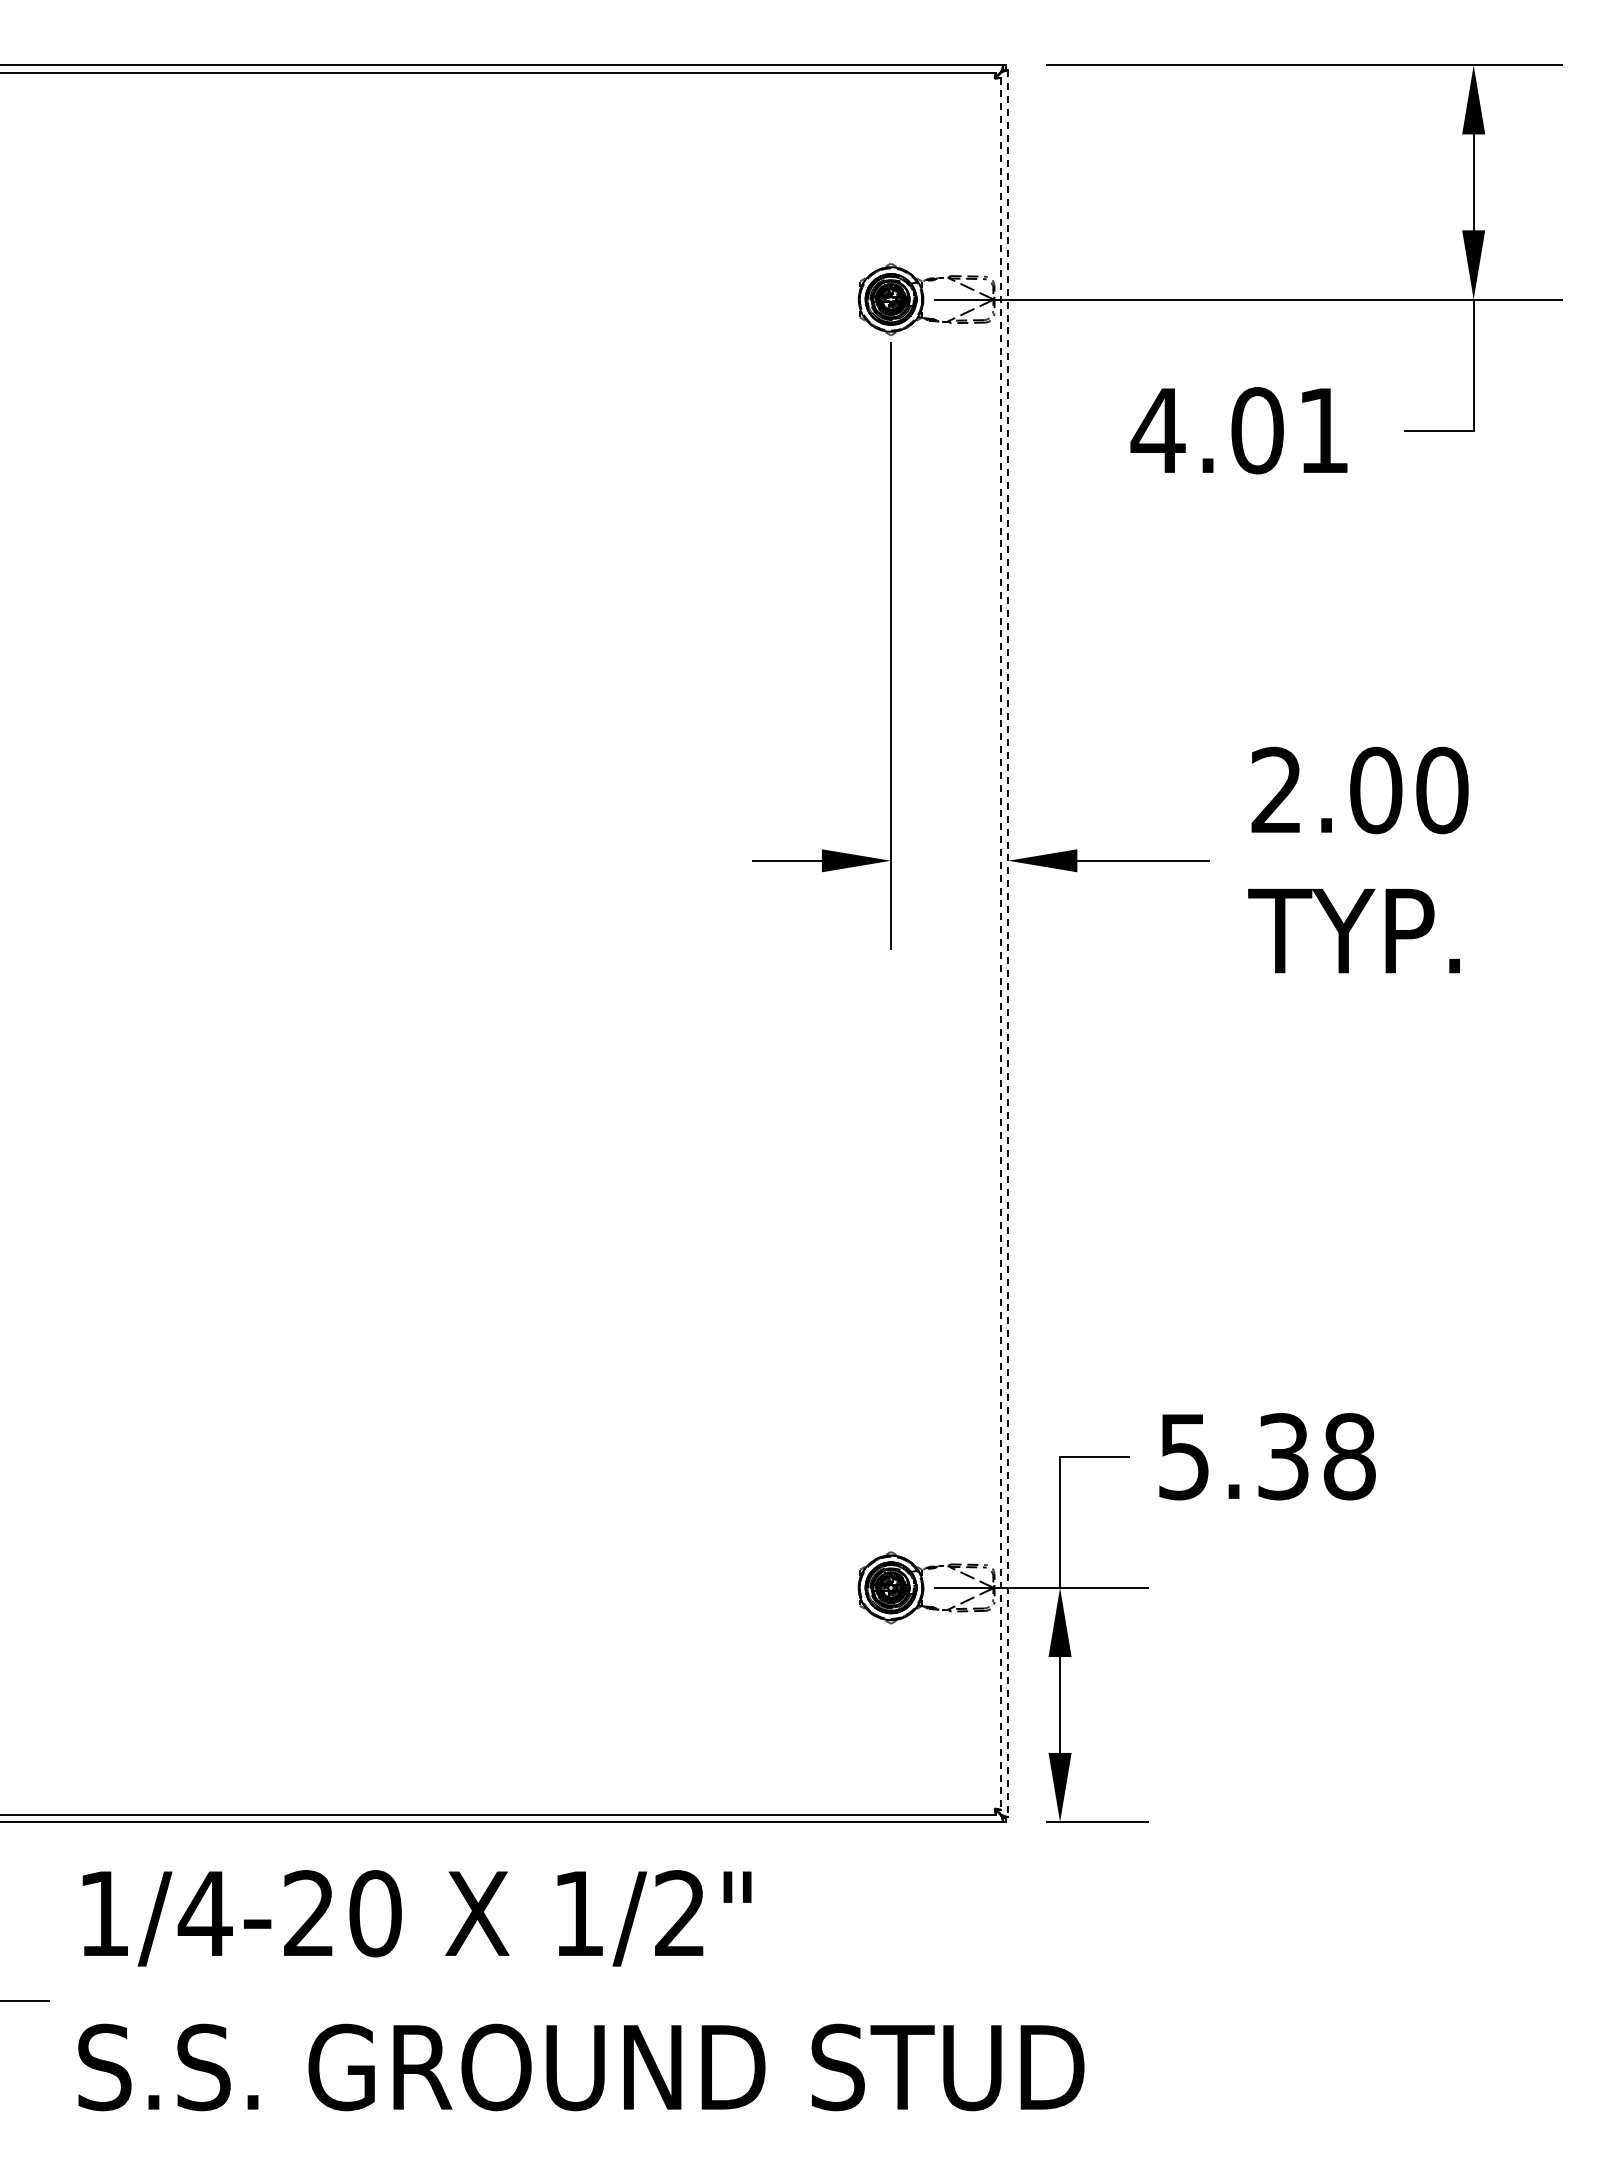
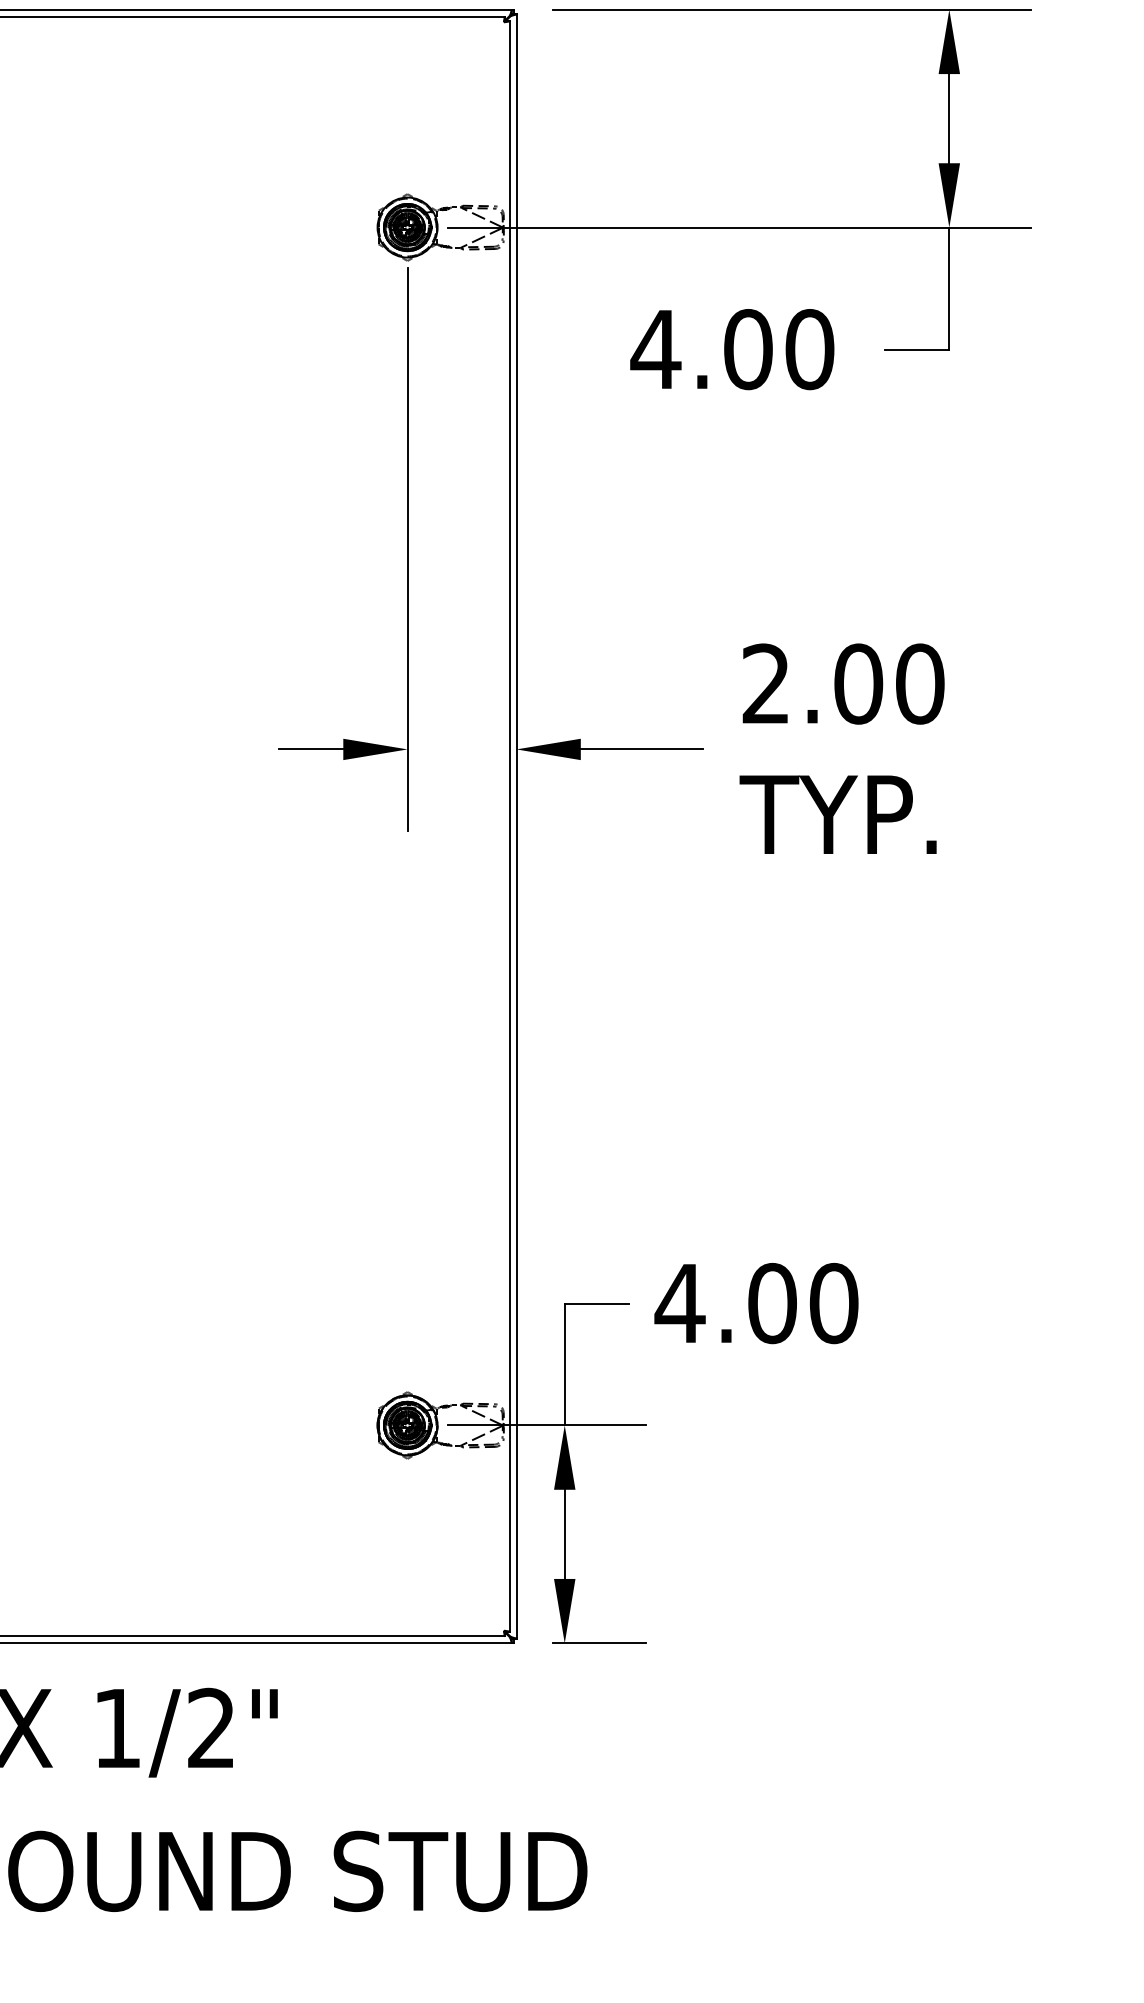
text: (1323, 430) -> (809, 349), 4.01 -> 4.00
line: (1000, 944) -> (509, 827), dashed -> solid
line: (1008, 944) -> (516, 827), dashed -> solid
text: (1266, 1456) -> (756, 1303), 5.38 -> 4.00

